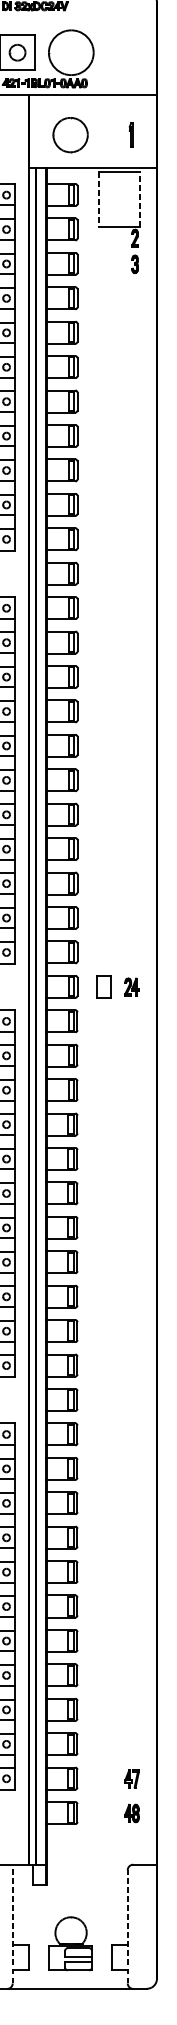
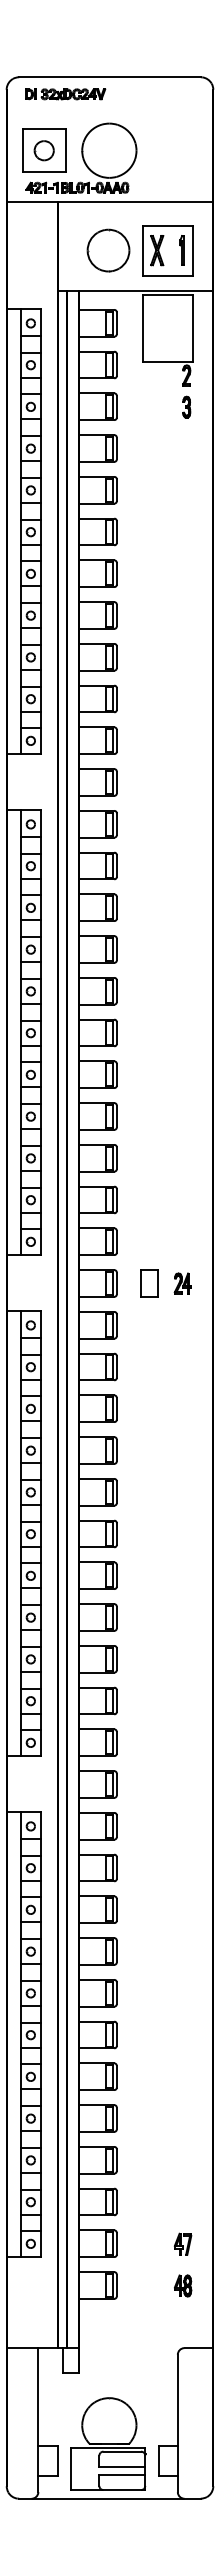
part: (119, 135) -> (167, 250), added
line: (139, 199) -> (192, 328), dashed -> solid
line: (98, 200) -> (142, 329), dashed -> solid
line: (12, 1924) -> (38, 2420), dashed -> solid
line: (127, 1926) -> (177, 2423), dashed -> solid
part: (70, 1943) -> (108, 2443), size x1.43

